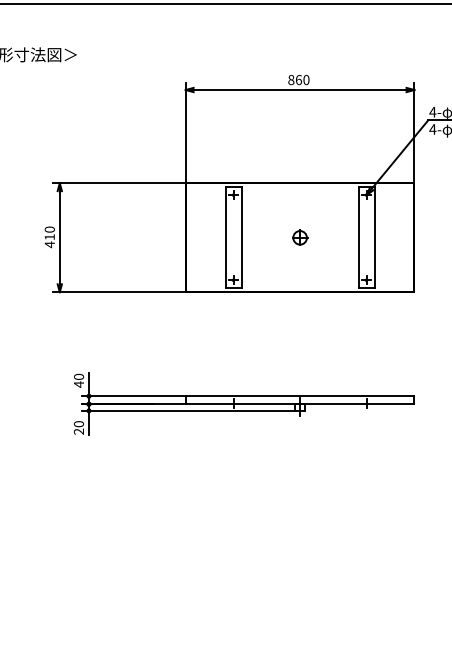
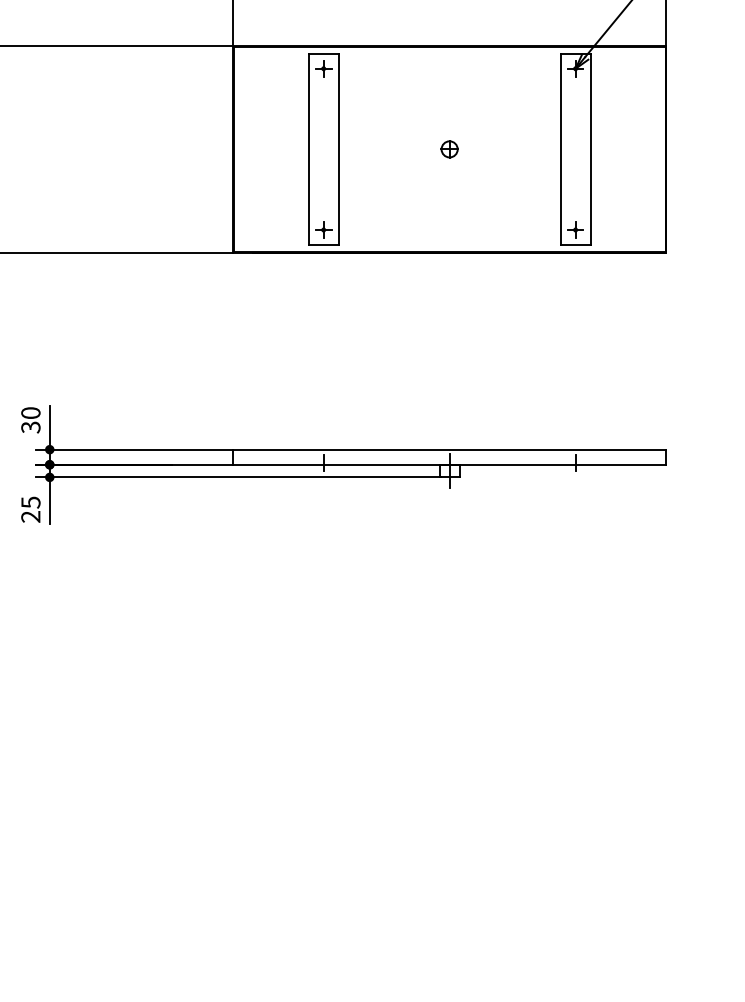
part: (299, 237) -> (448, 148), size x0.62
text: (78, 384) -> (29, 427), 40 -> 30
text: (78, 424) -> (29, 503), 20 -> 25

